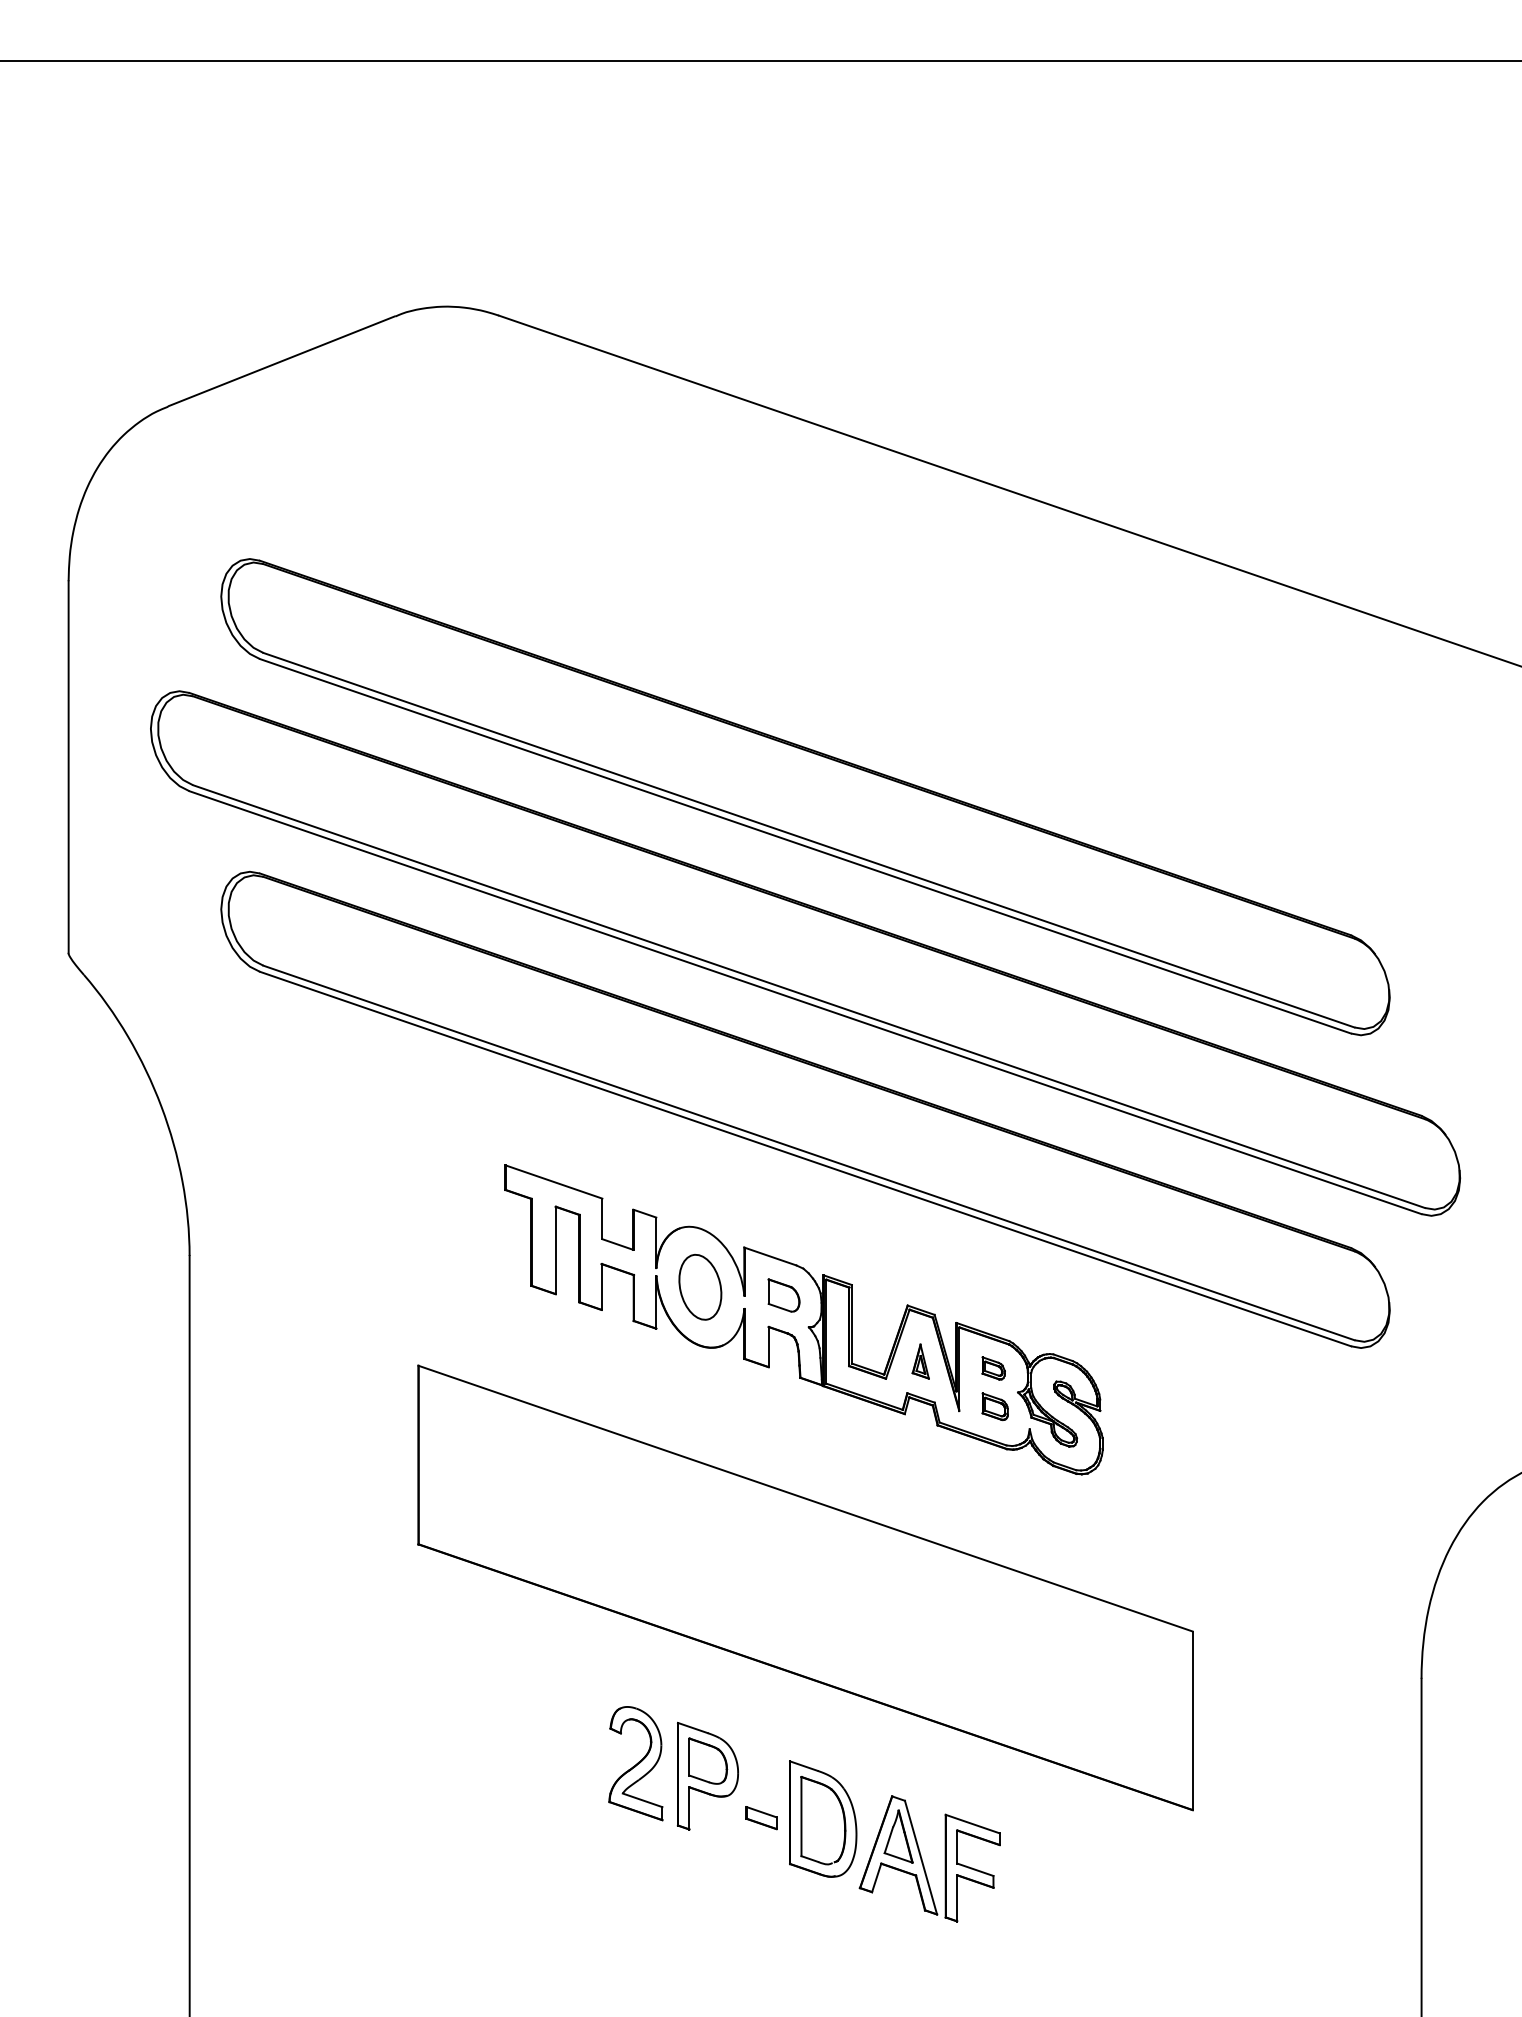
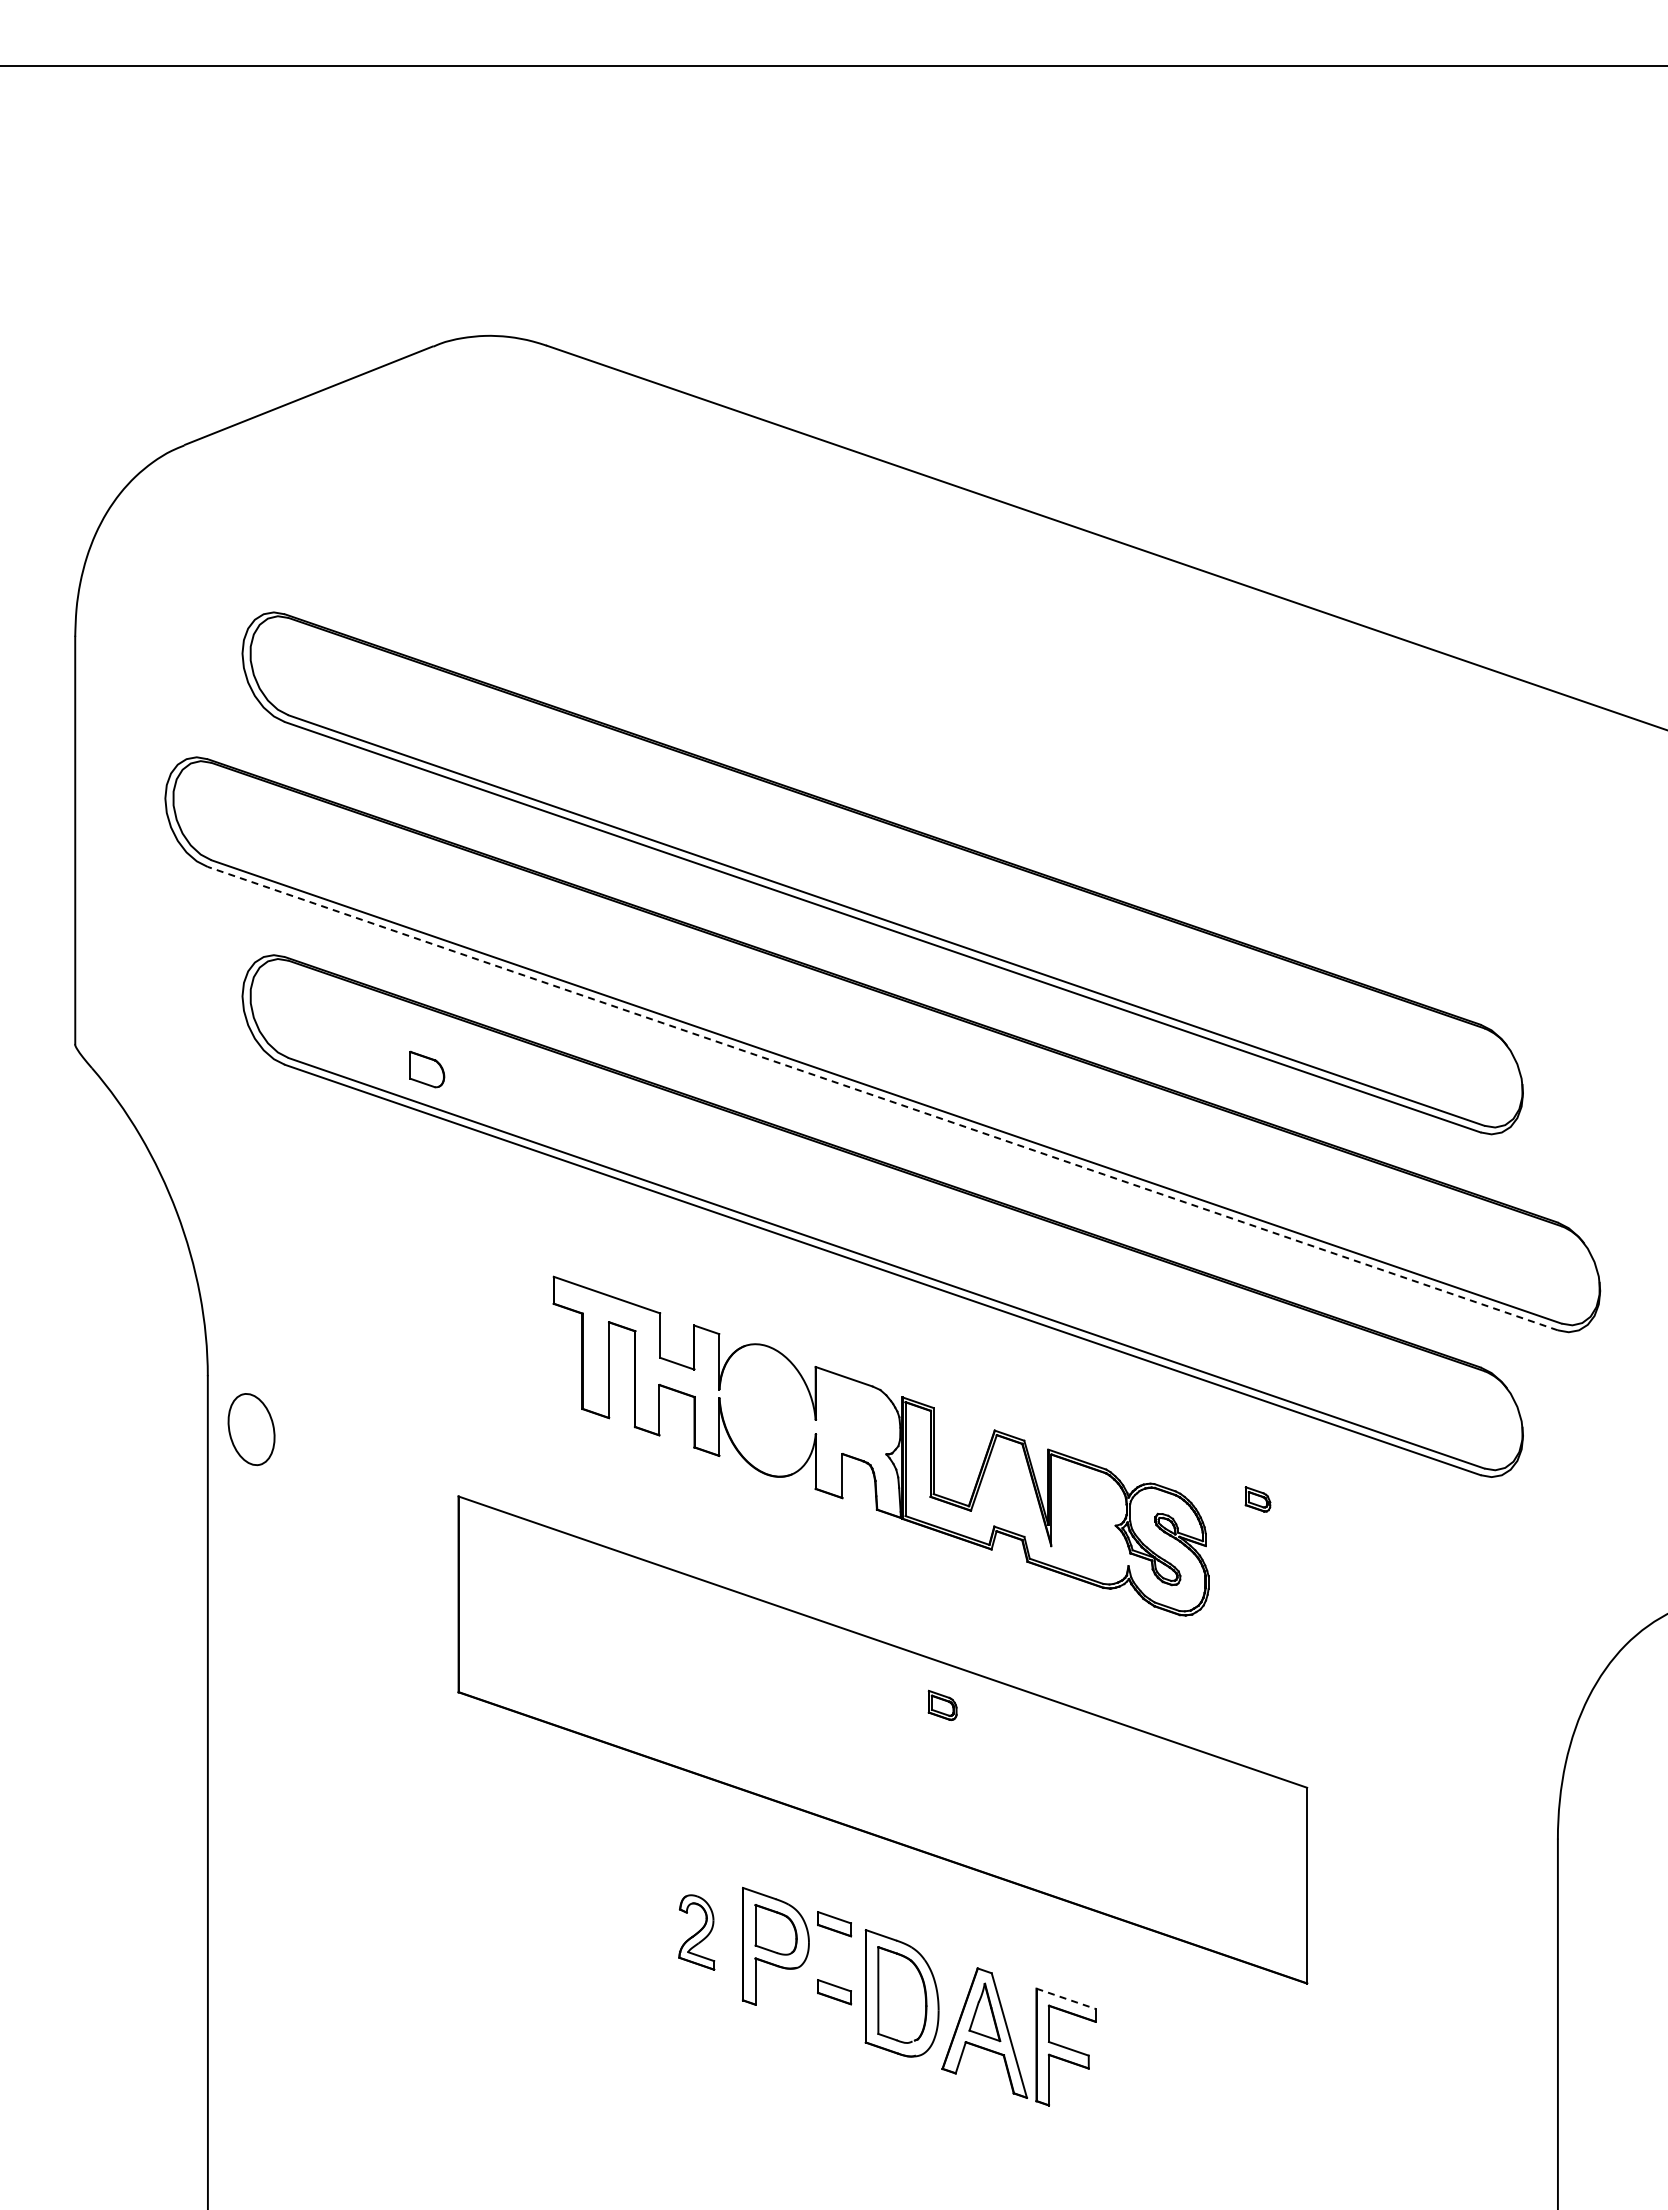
line: (805, 1002) -> (882, 1098), solid -> dashed
part: (700, 1287) -> (251, 1429), moved
part: (784, 1295) -> (427, 1069), moved
part: (920, 1361) -> (1008, 1491), removed
part: (993, 1368) -> (1257, 1499), moved
part: (995, 1405) -> (942, 1704), moved
part: (761, 1756) -> (834, 1924), added
part: (635, 1763) -> (696, 1932), size x0.6
line: (973, 1823) -> (1066, 1998), solid -> dashed

